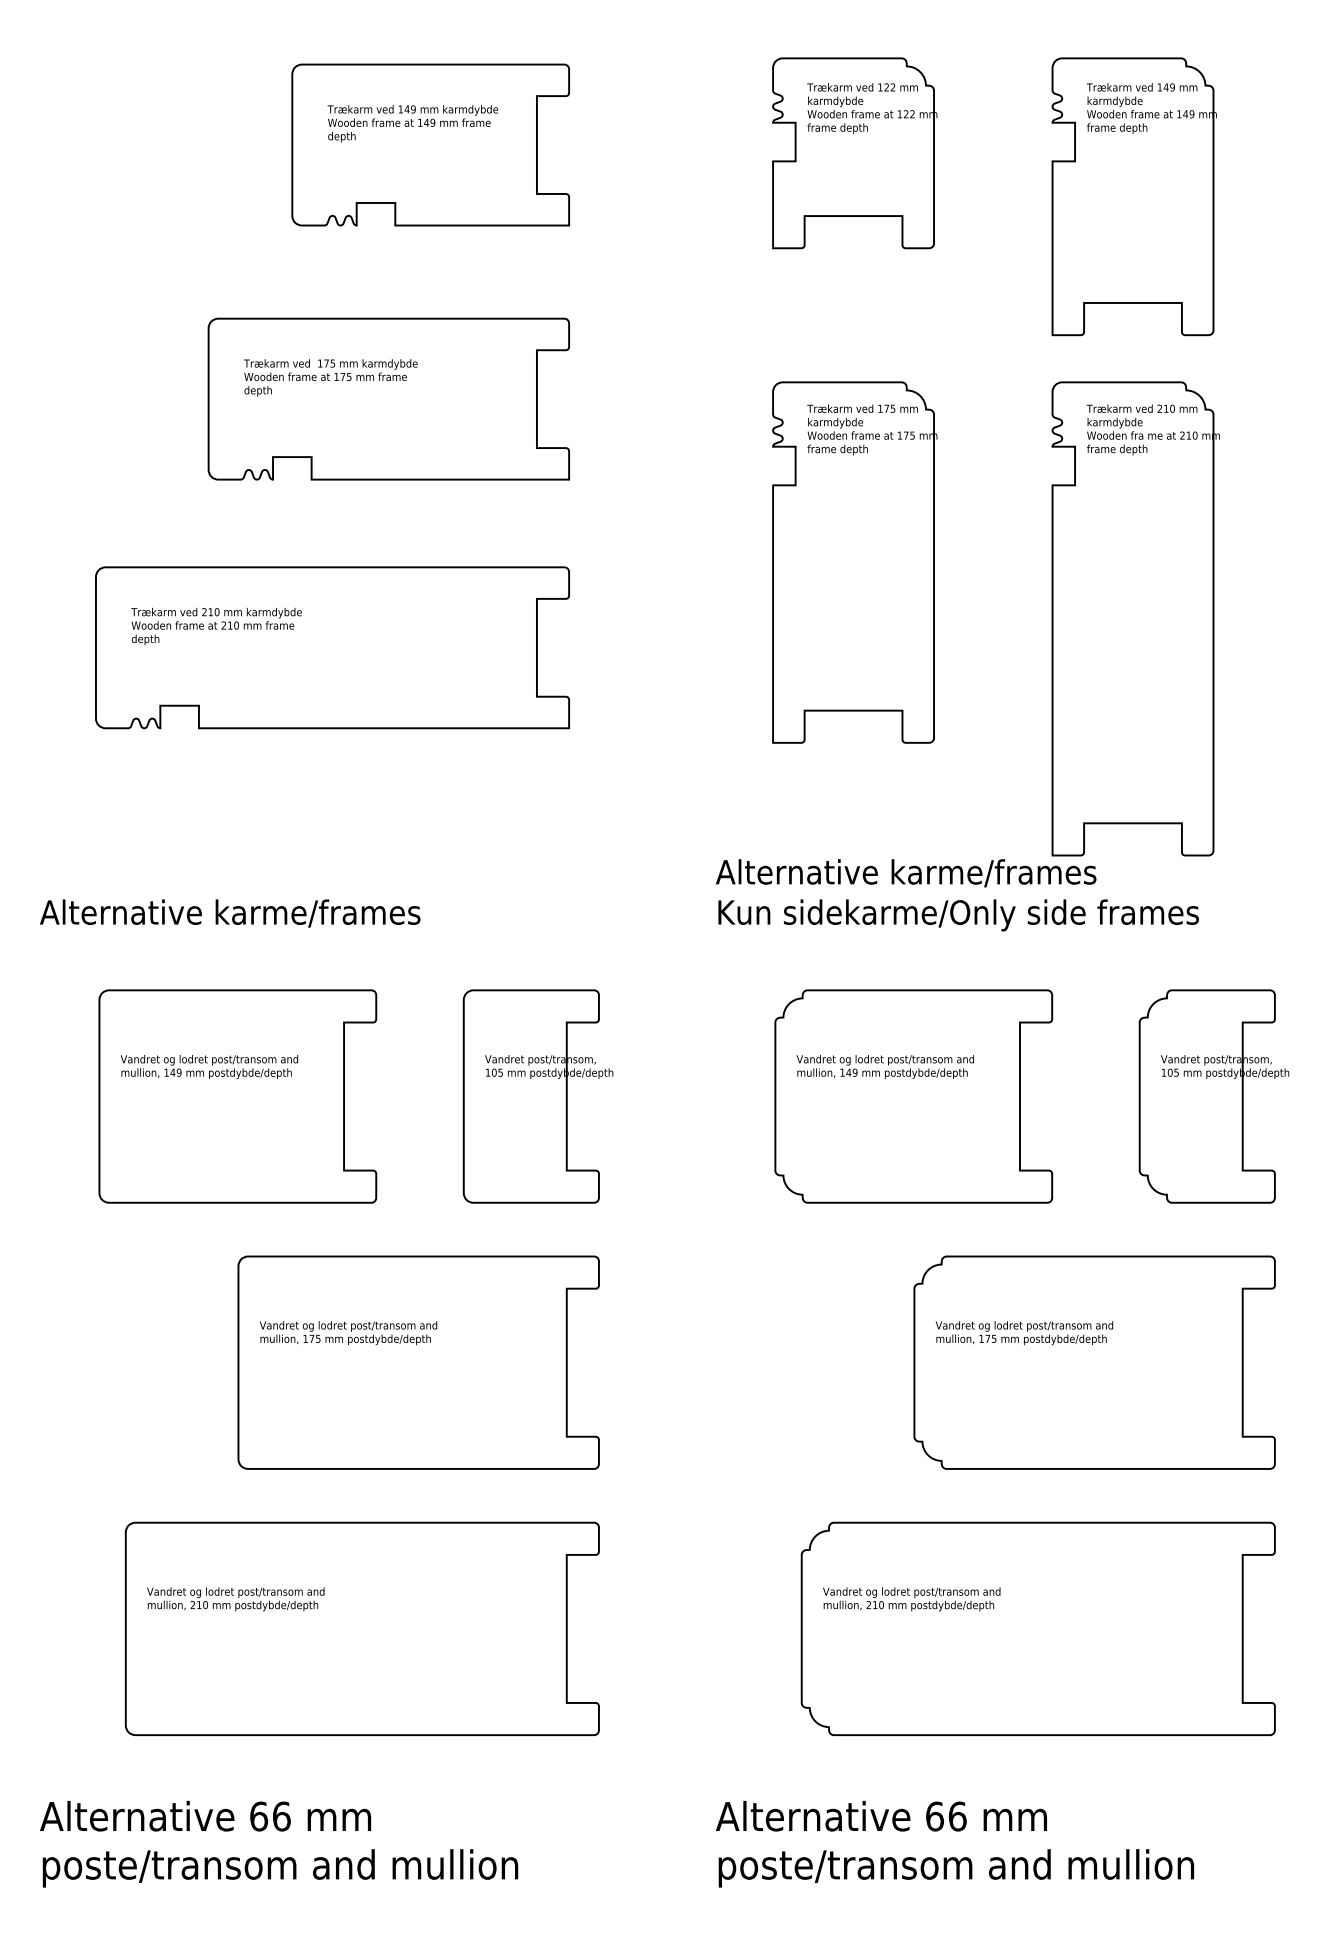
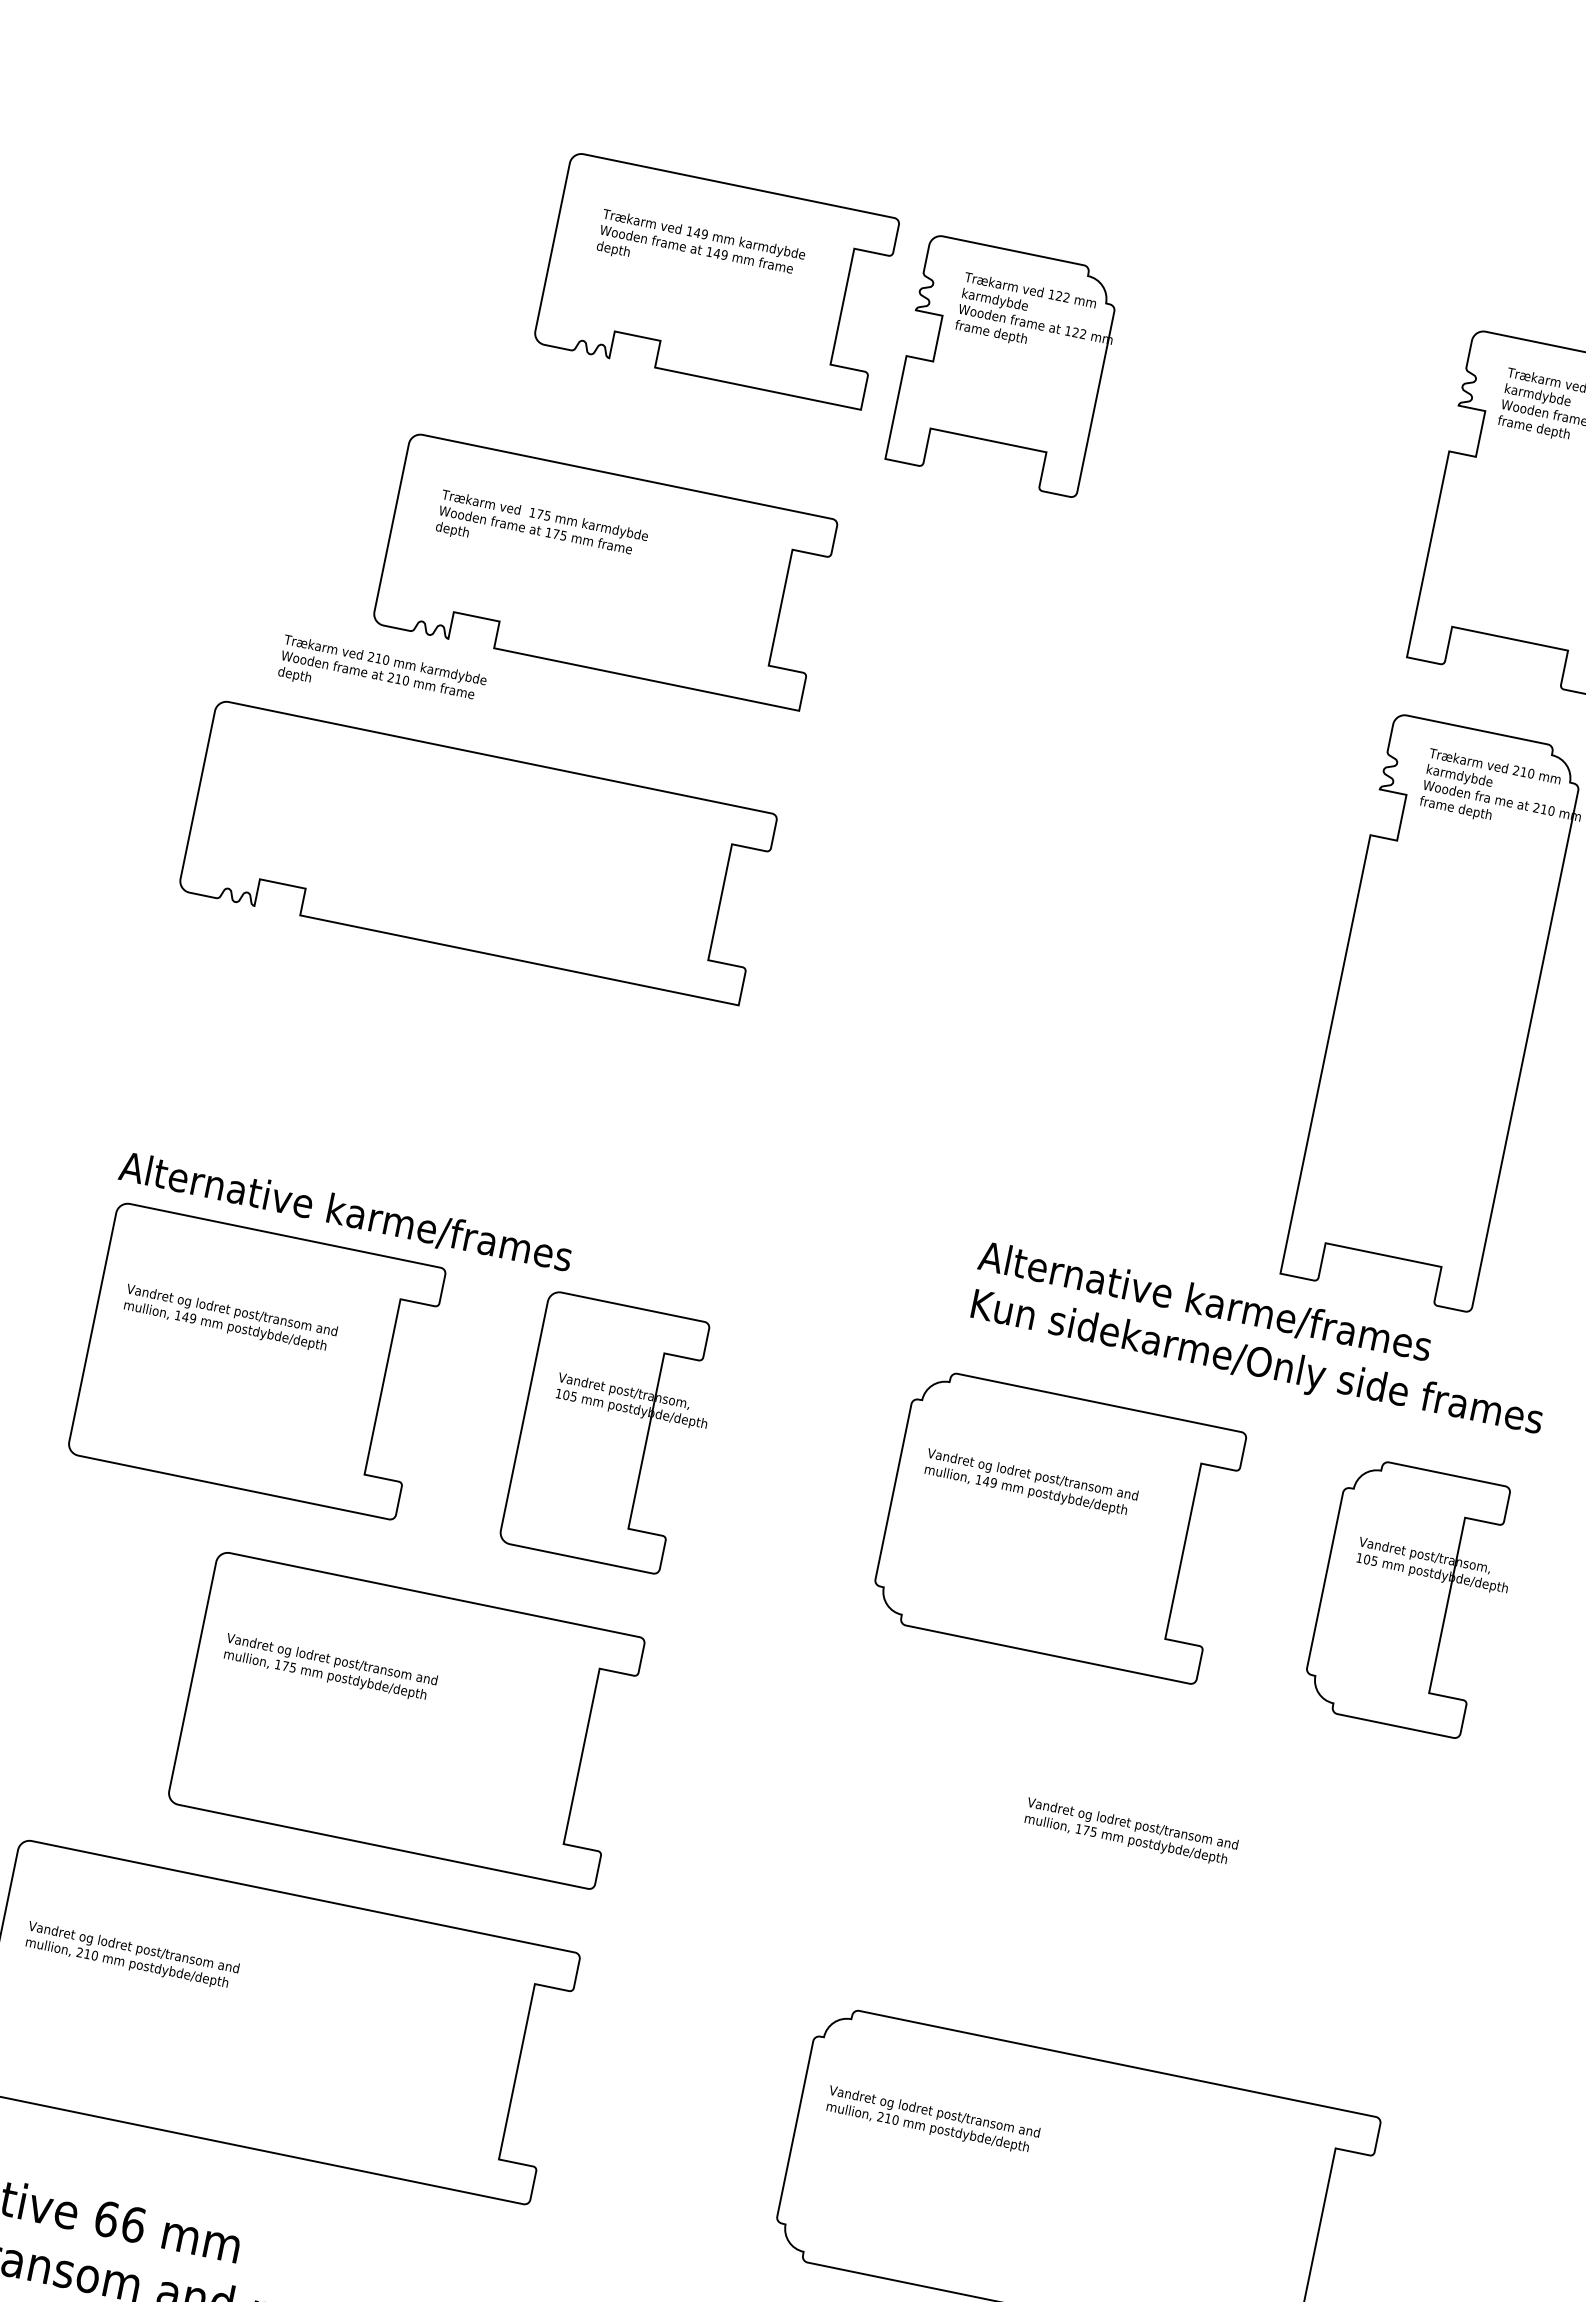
part: (854, 153) -> (1004, 366), moved
part: (854, 562) -> (1117, 878), removed
text: (216, 626) -> (381, 676), moved
text: (957, 895) -> (1260, 1341), moved
text: (230, 913) -> (346, 1212), moved
part: (1094, 1362) -> (1206, 1884), removed

